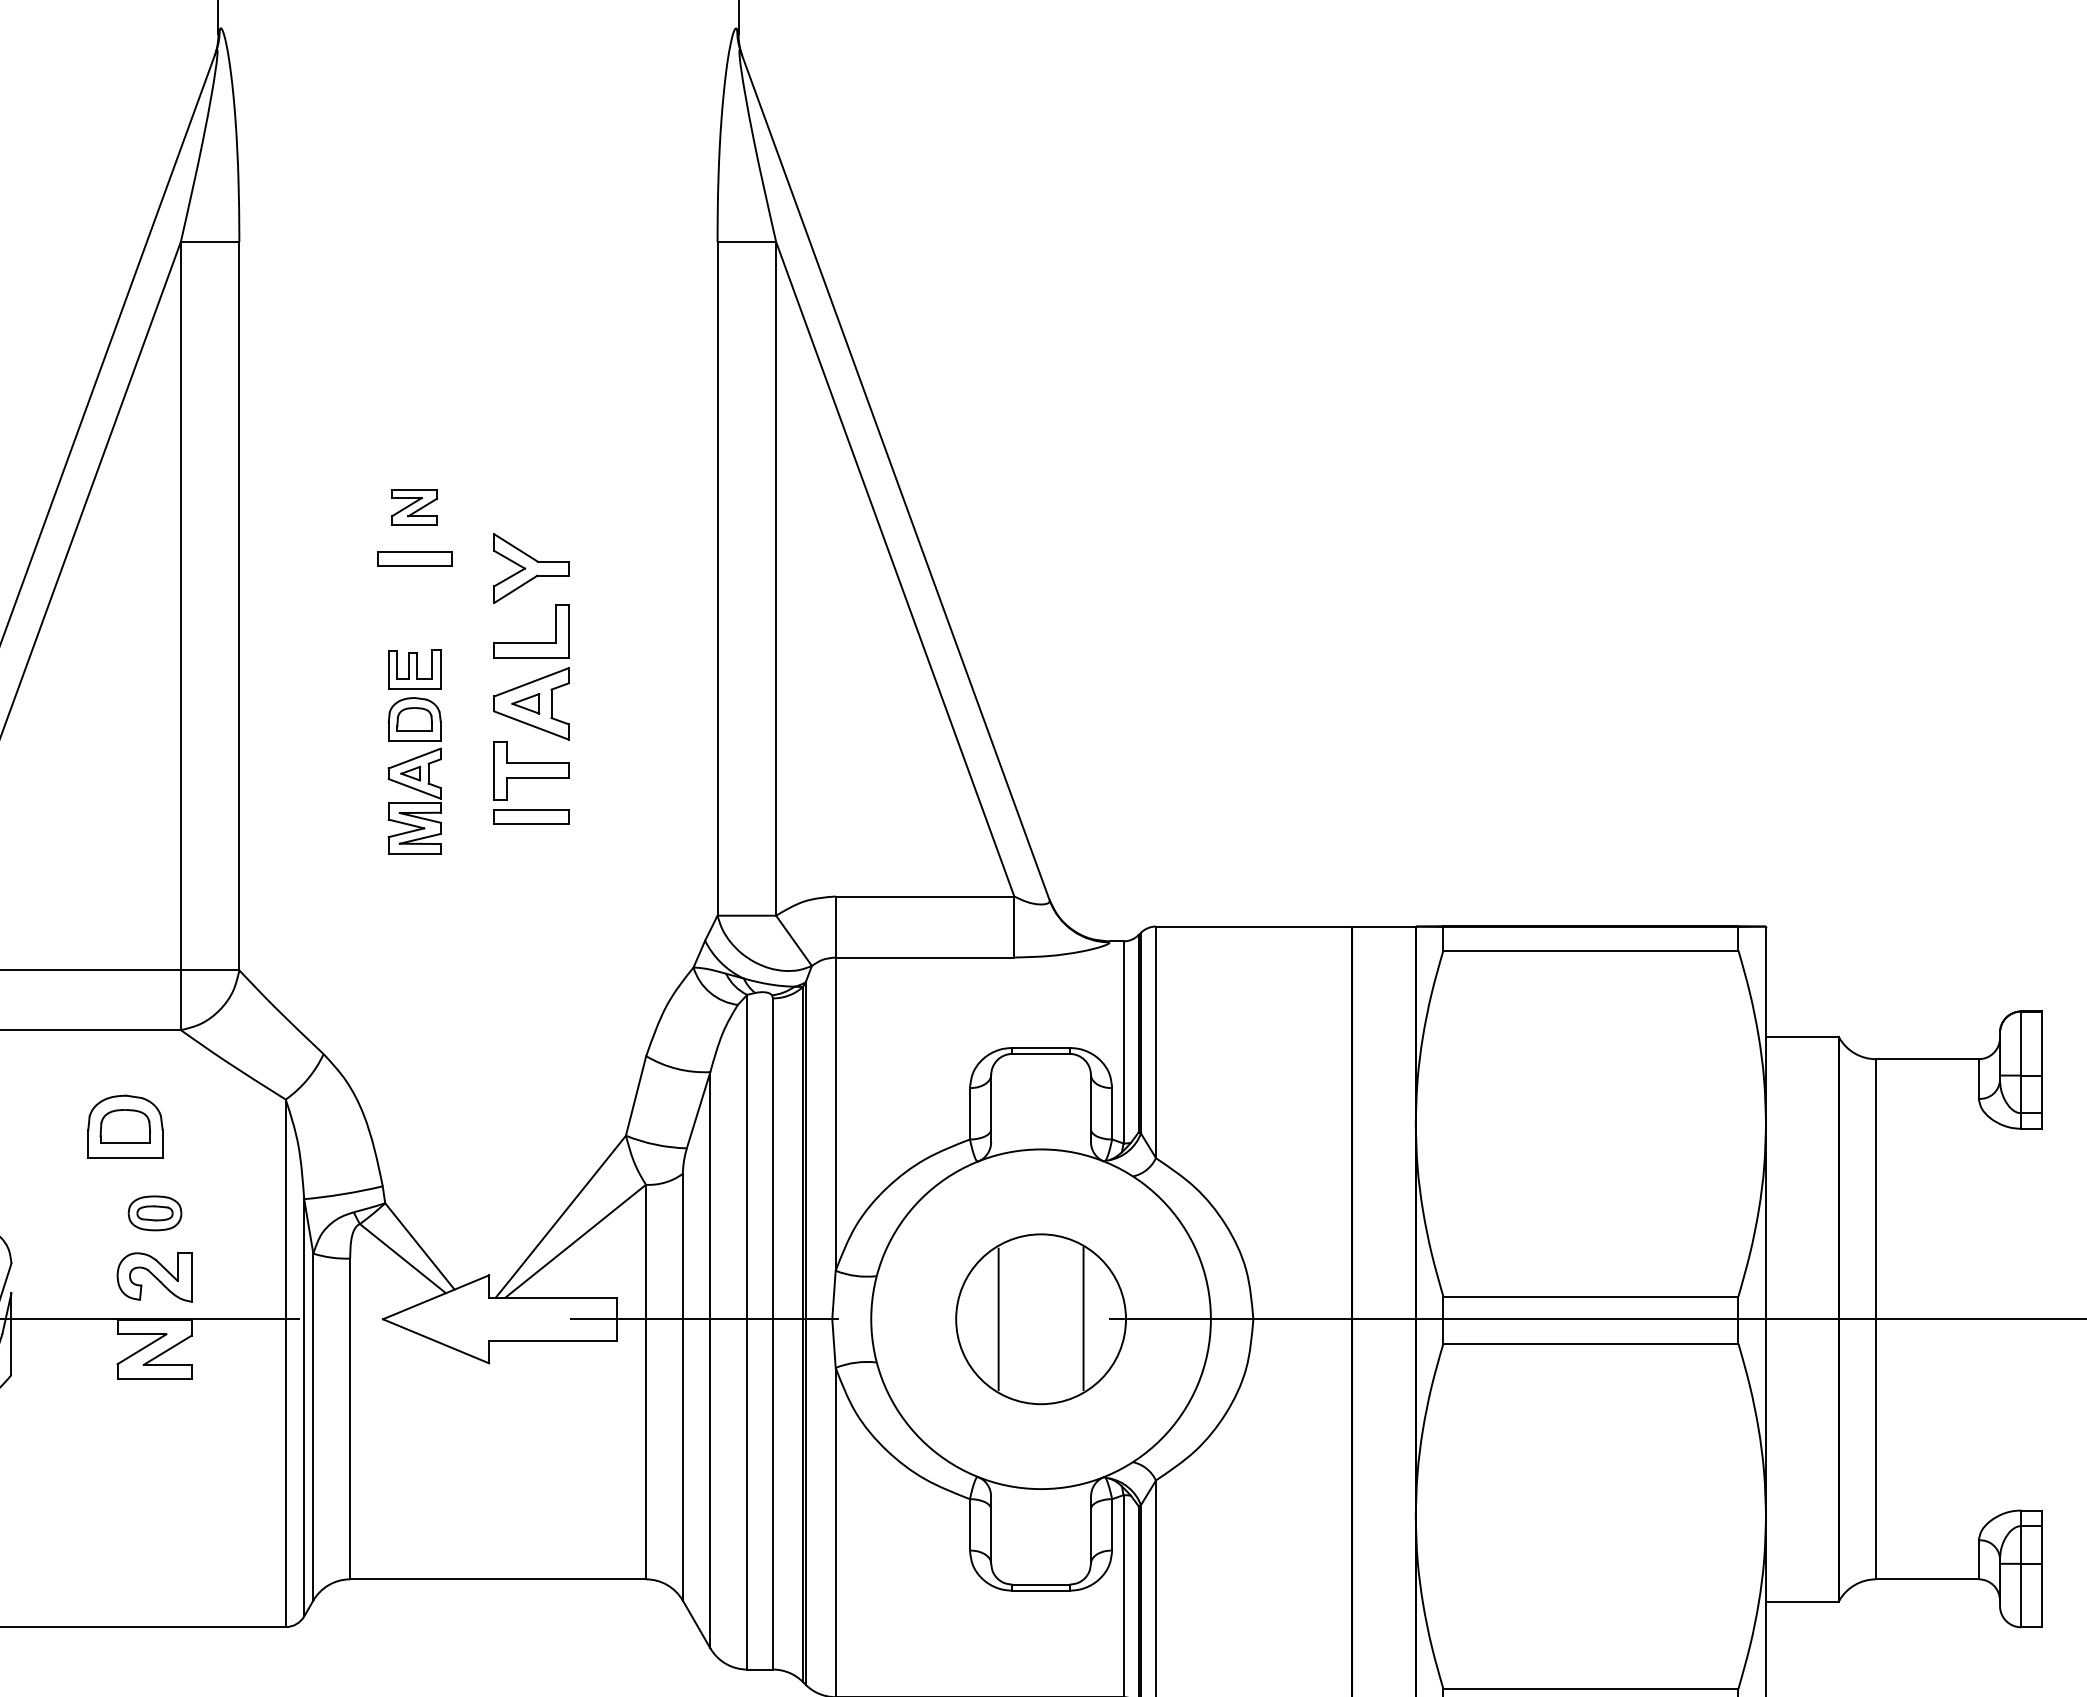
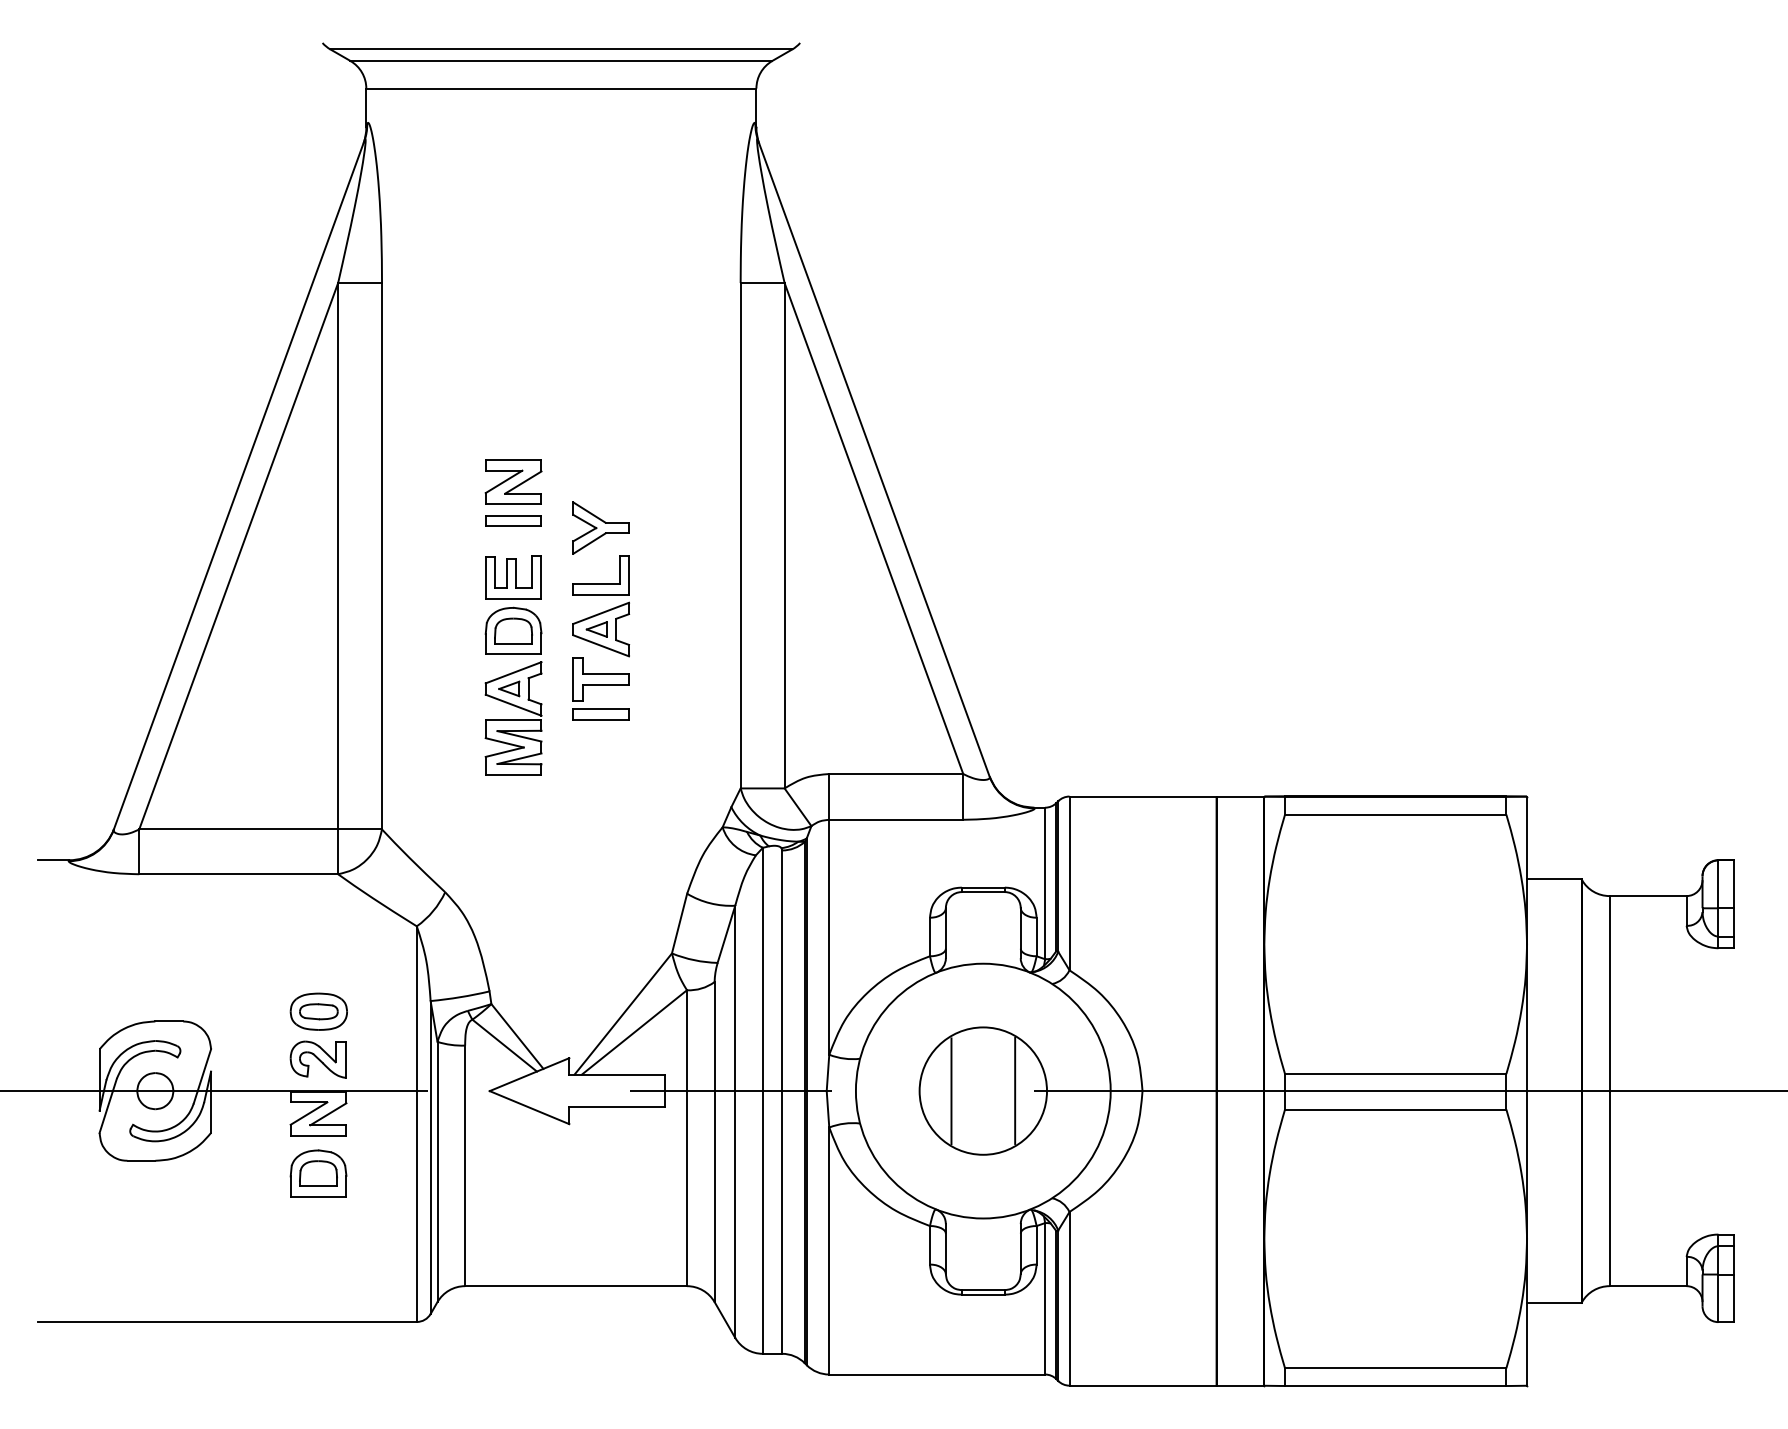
part: (414, 506) -> (513, 481), size x1.67
part: (414, 751) -> (513, 665), size x1.43
part: (125, 1126) -> (318, 1173), moved
part: (154, 1213) -> (318, 1011), size x1.43

